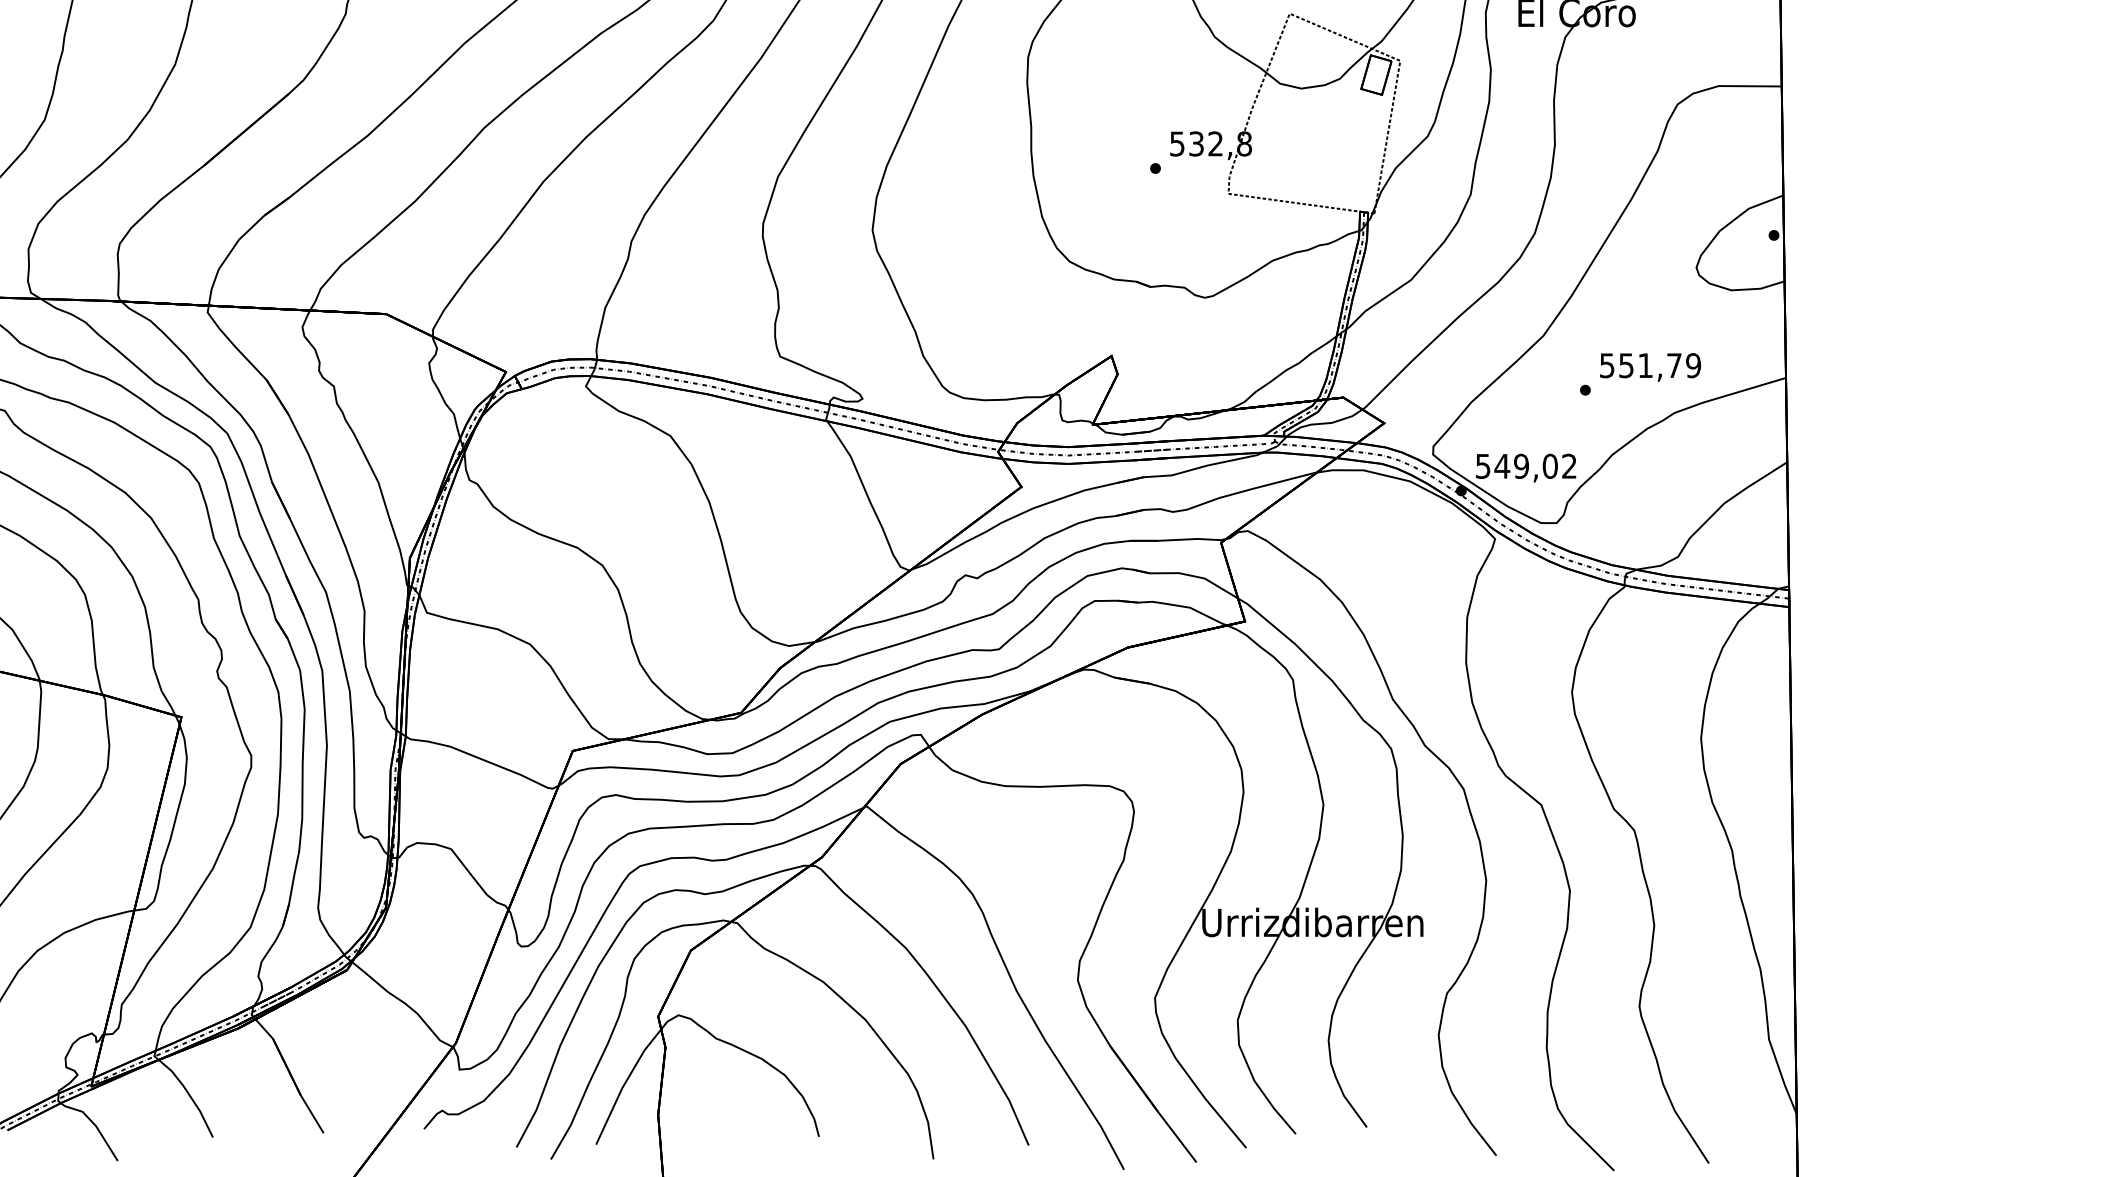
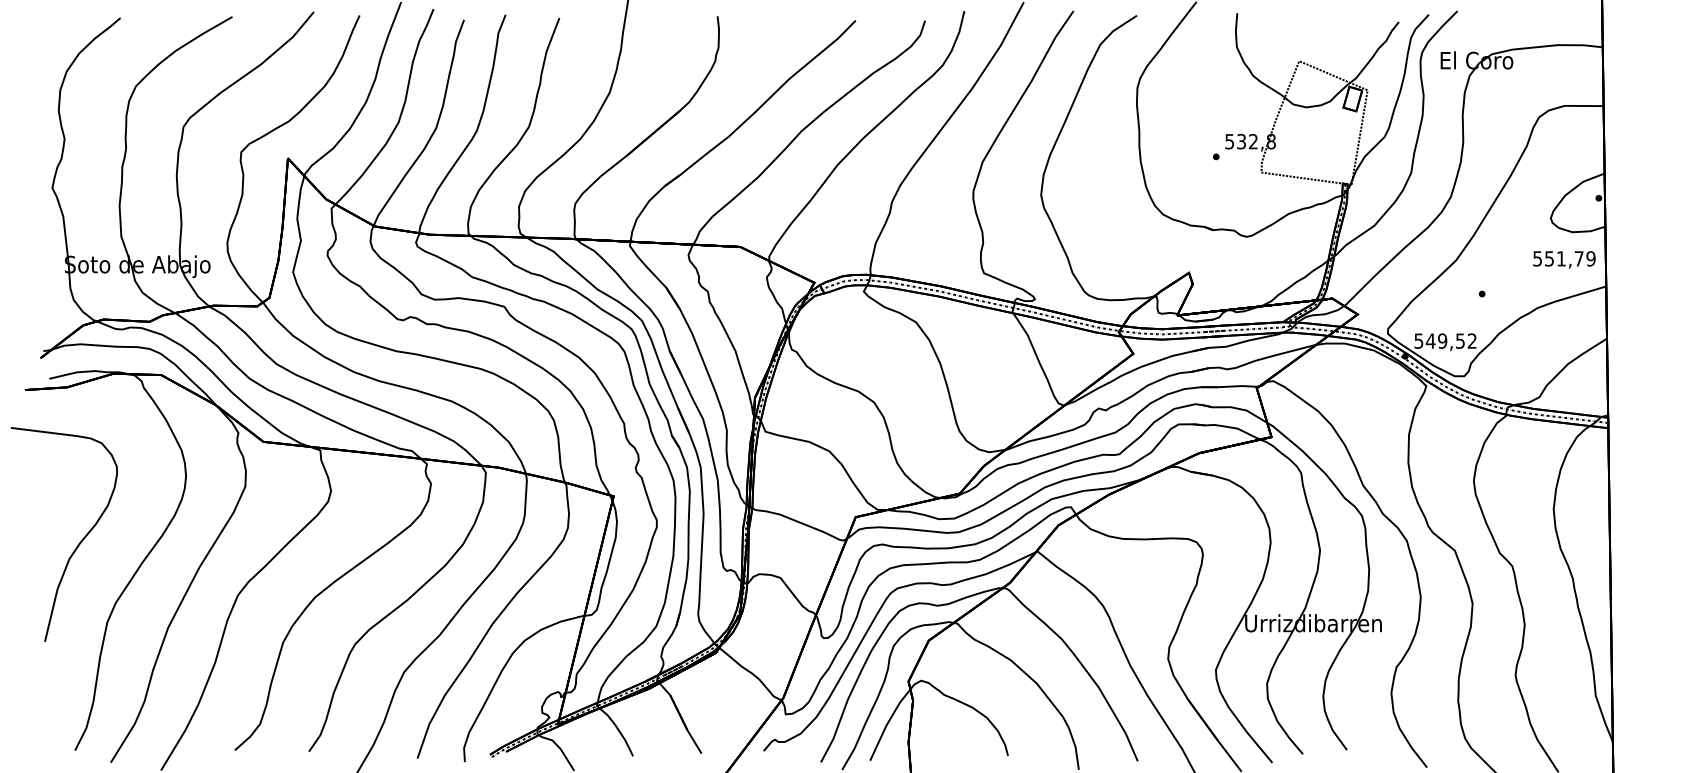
text: (1650, 366) -> (1564, 259), moved
text: (1550, 465) -> (1460, 340), 549,02 -> 549,52

